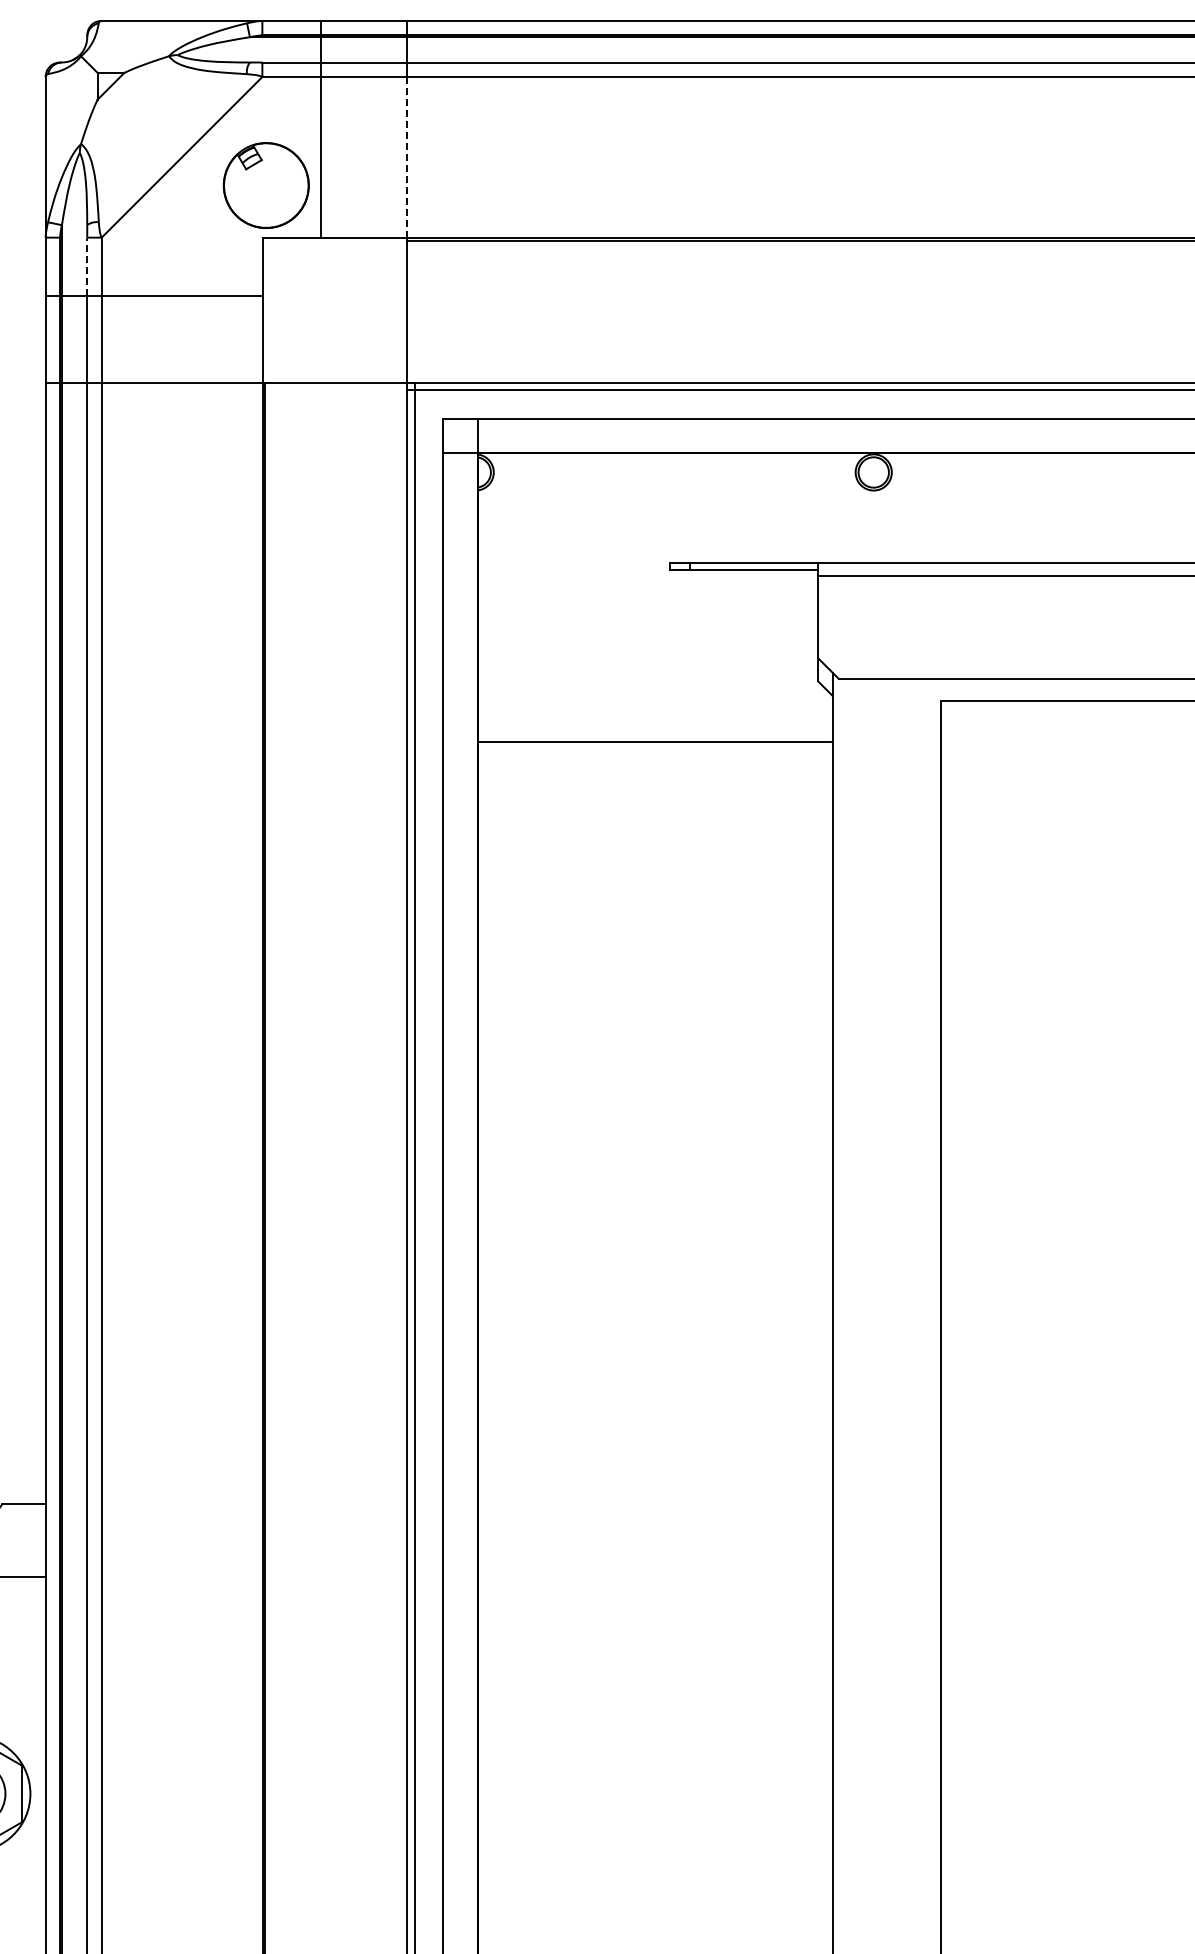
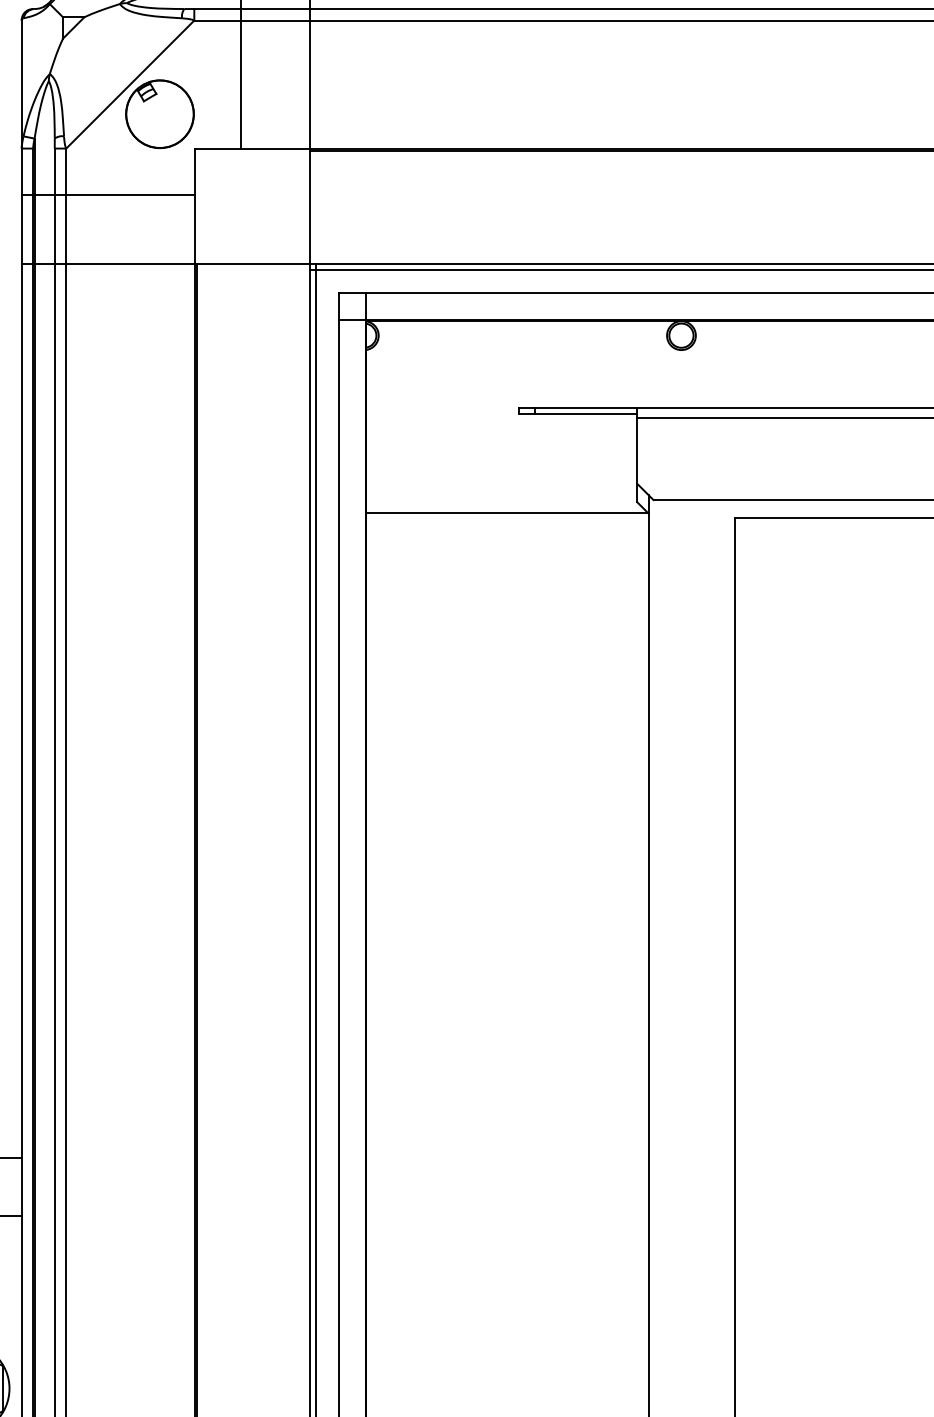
line: (407, 157) -> (309, 84), dashed -> solid
part: (265, 185) -> (159, 114), moved
line: (87, 266) -> (54, 171), dashed -> solid
line: (654, 741) -> (506, 512), moved

